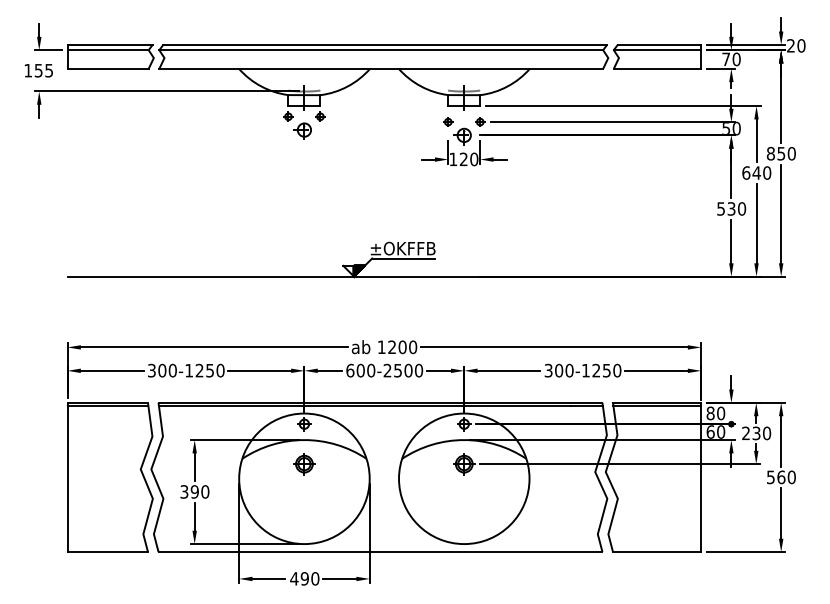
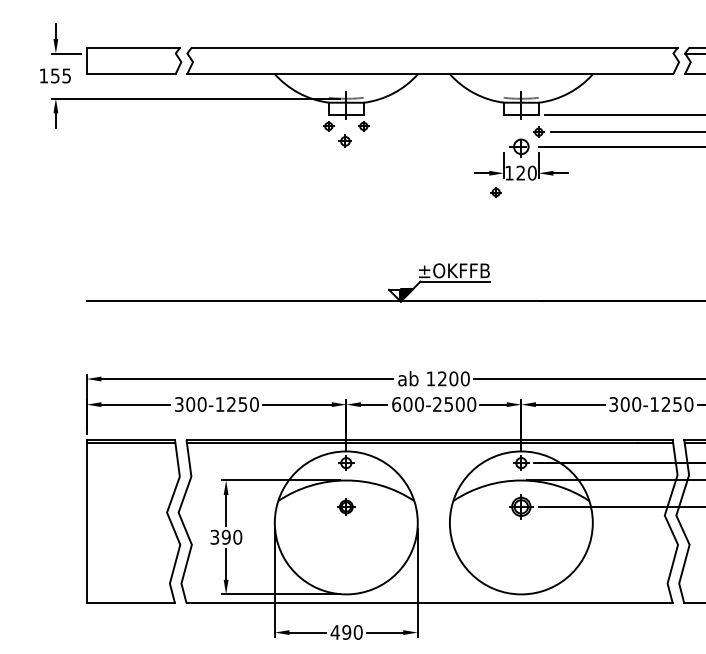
line: (107, 50) -> (130, 53), removed
line: (381, 50) -> (430, 53), removed
part: (448, 121) -> (496, 191), moved
part: (302, 130) -> (344, 141), size x0.6
part: (304, 464) -> (346, 507), size x0.7

